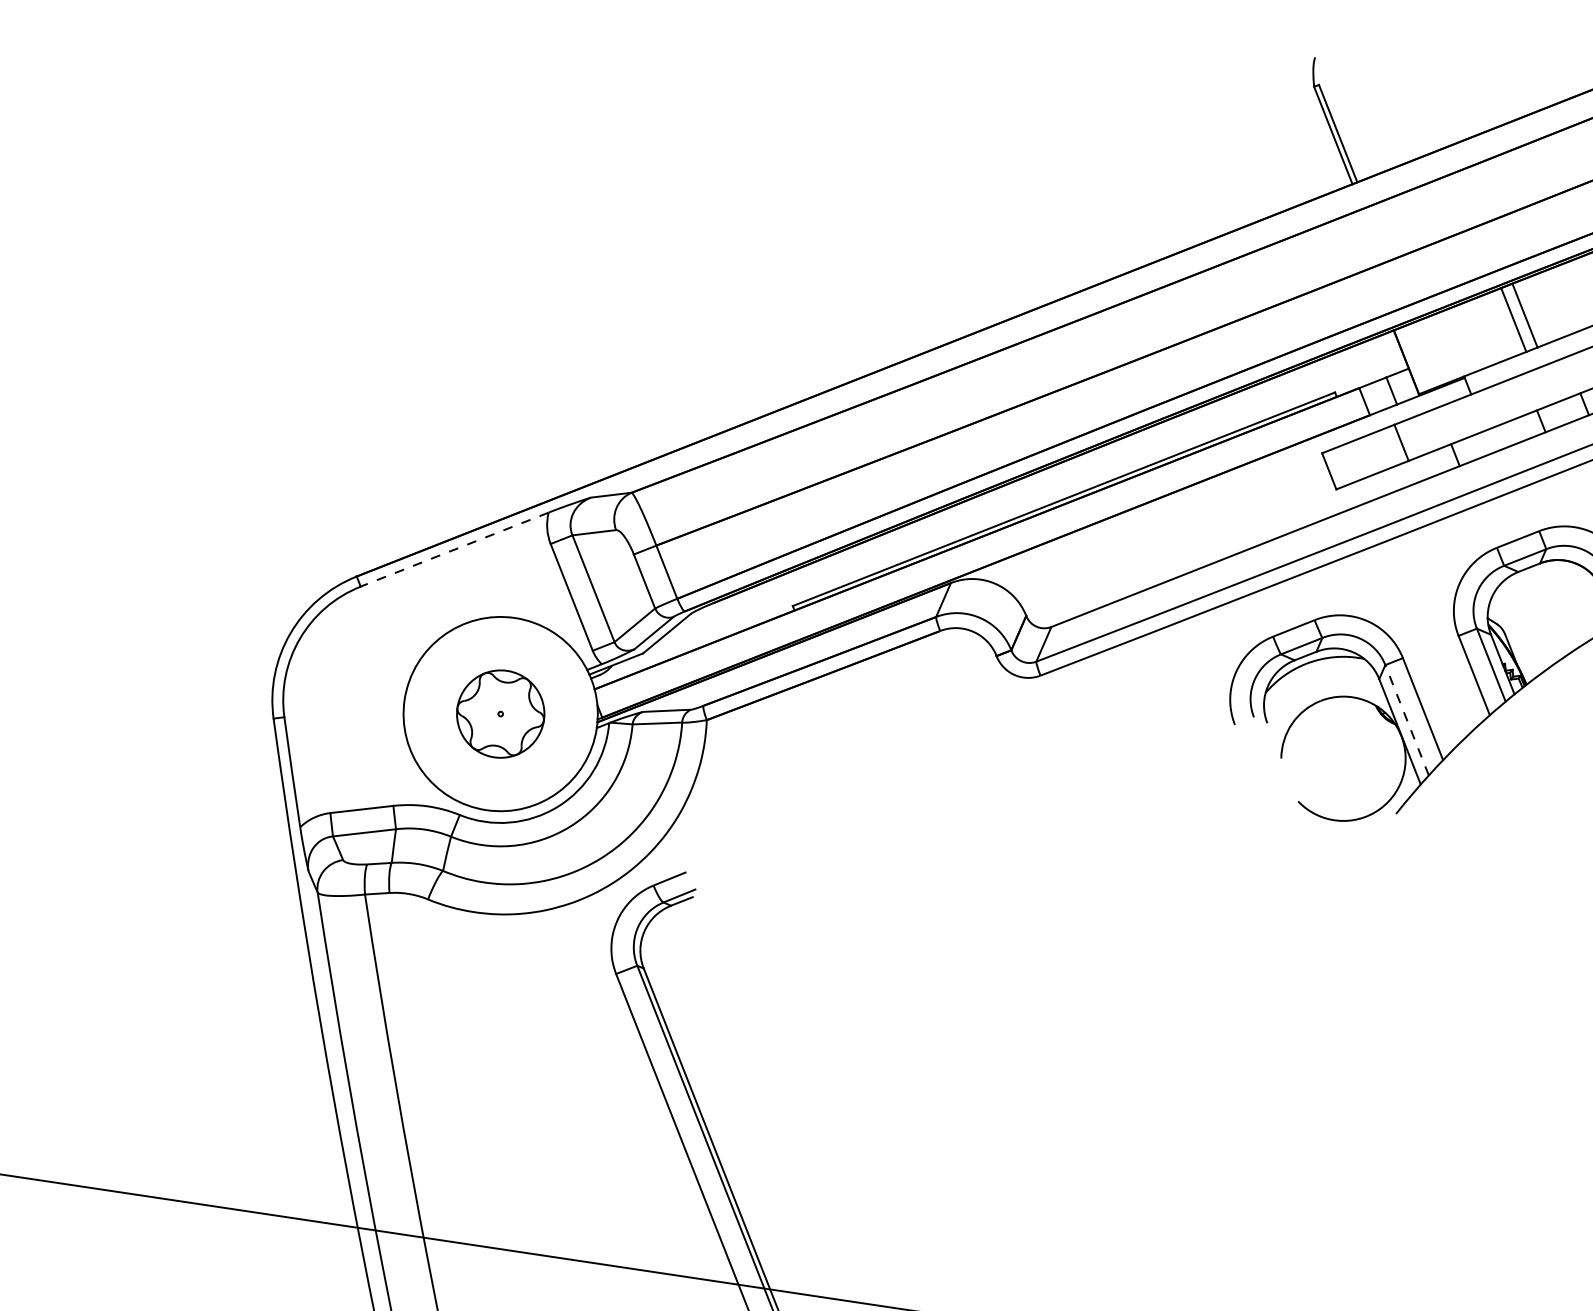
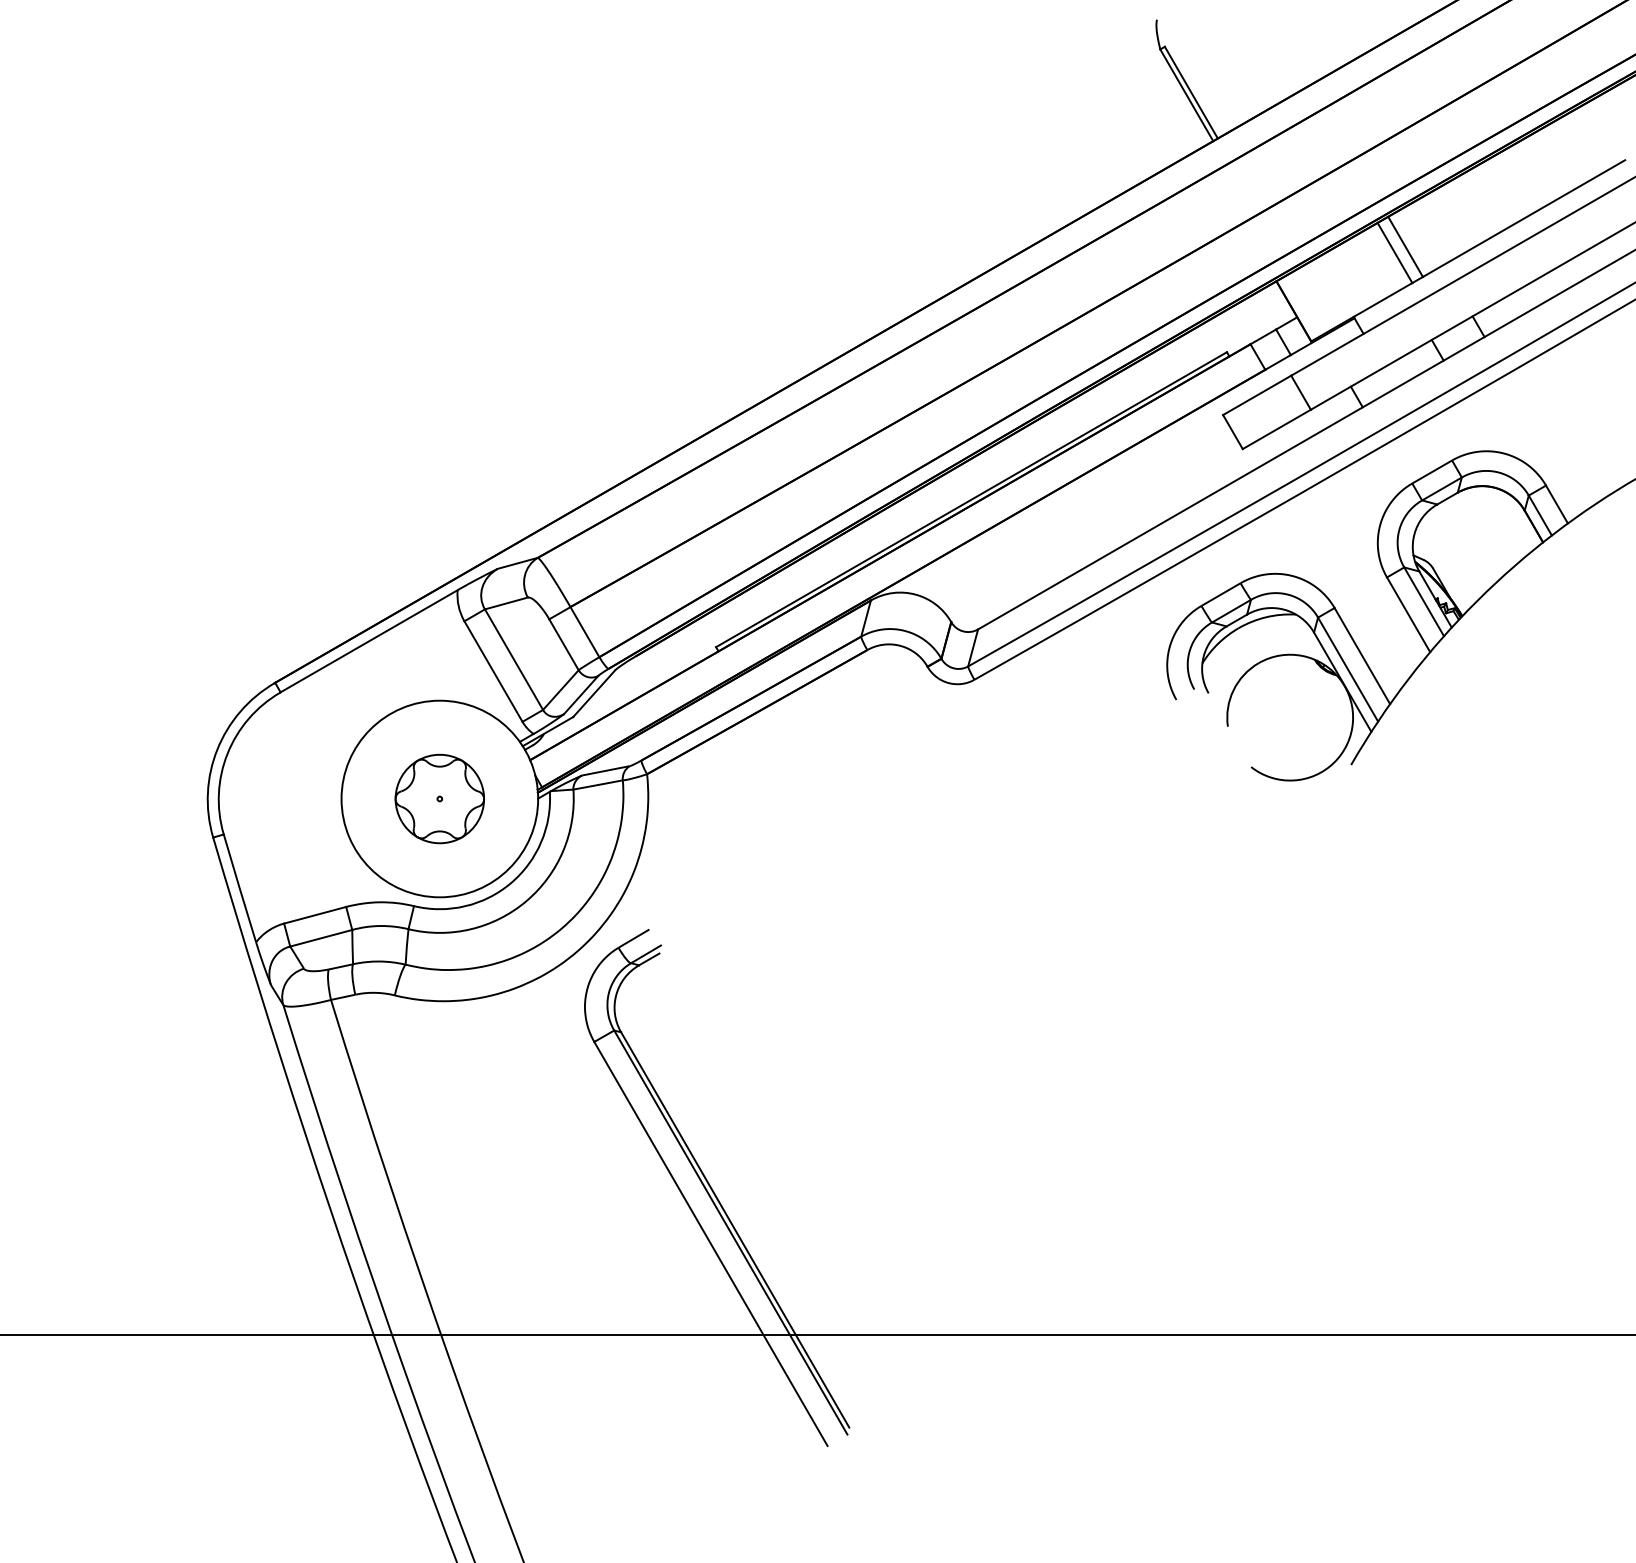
line: (453, 549) -> (368, 641), dashed -> solid
line: (1406, 720) -> (1347, 669), dashed -> solid

